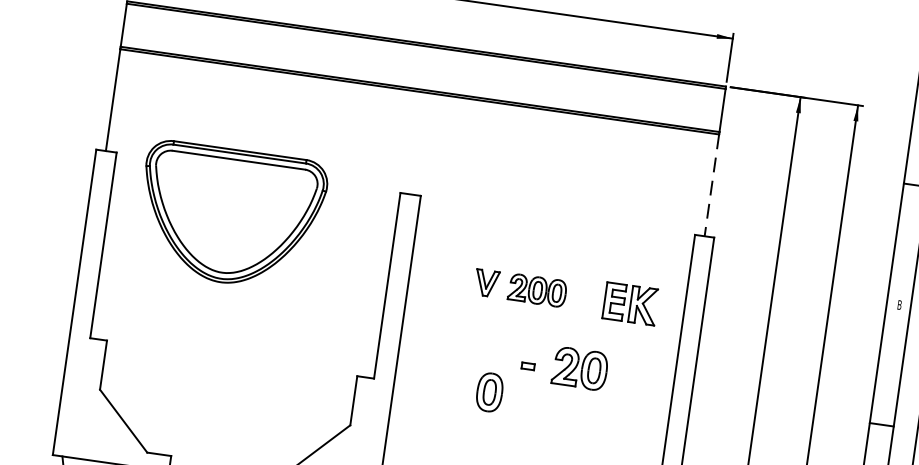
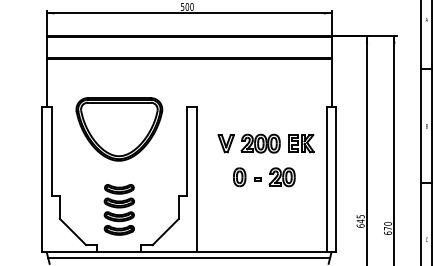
line: (711, 186) -> (331, 83), dashed -> solid
part: (231, 216) -> (119, 129), moved
part: (519, 287) -> (248, 143), size x1.43
part: (226, 387) -> (118, 209), added
part: (489, 392) -> (239, 177), moved

